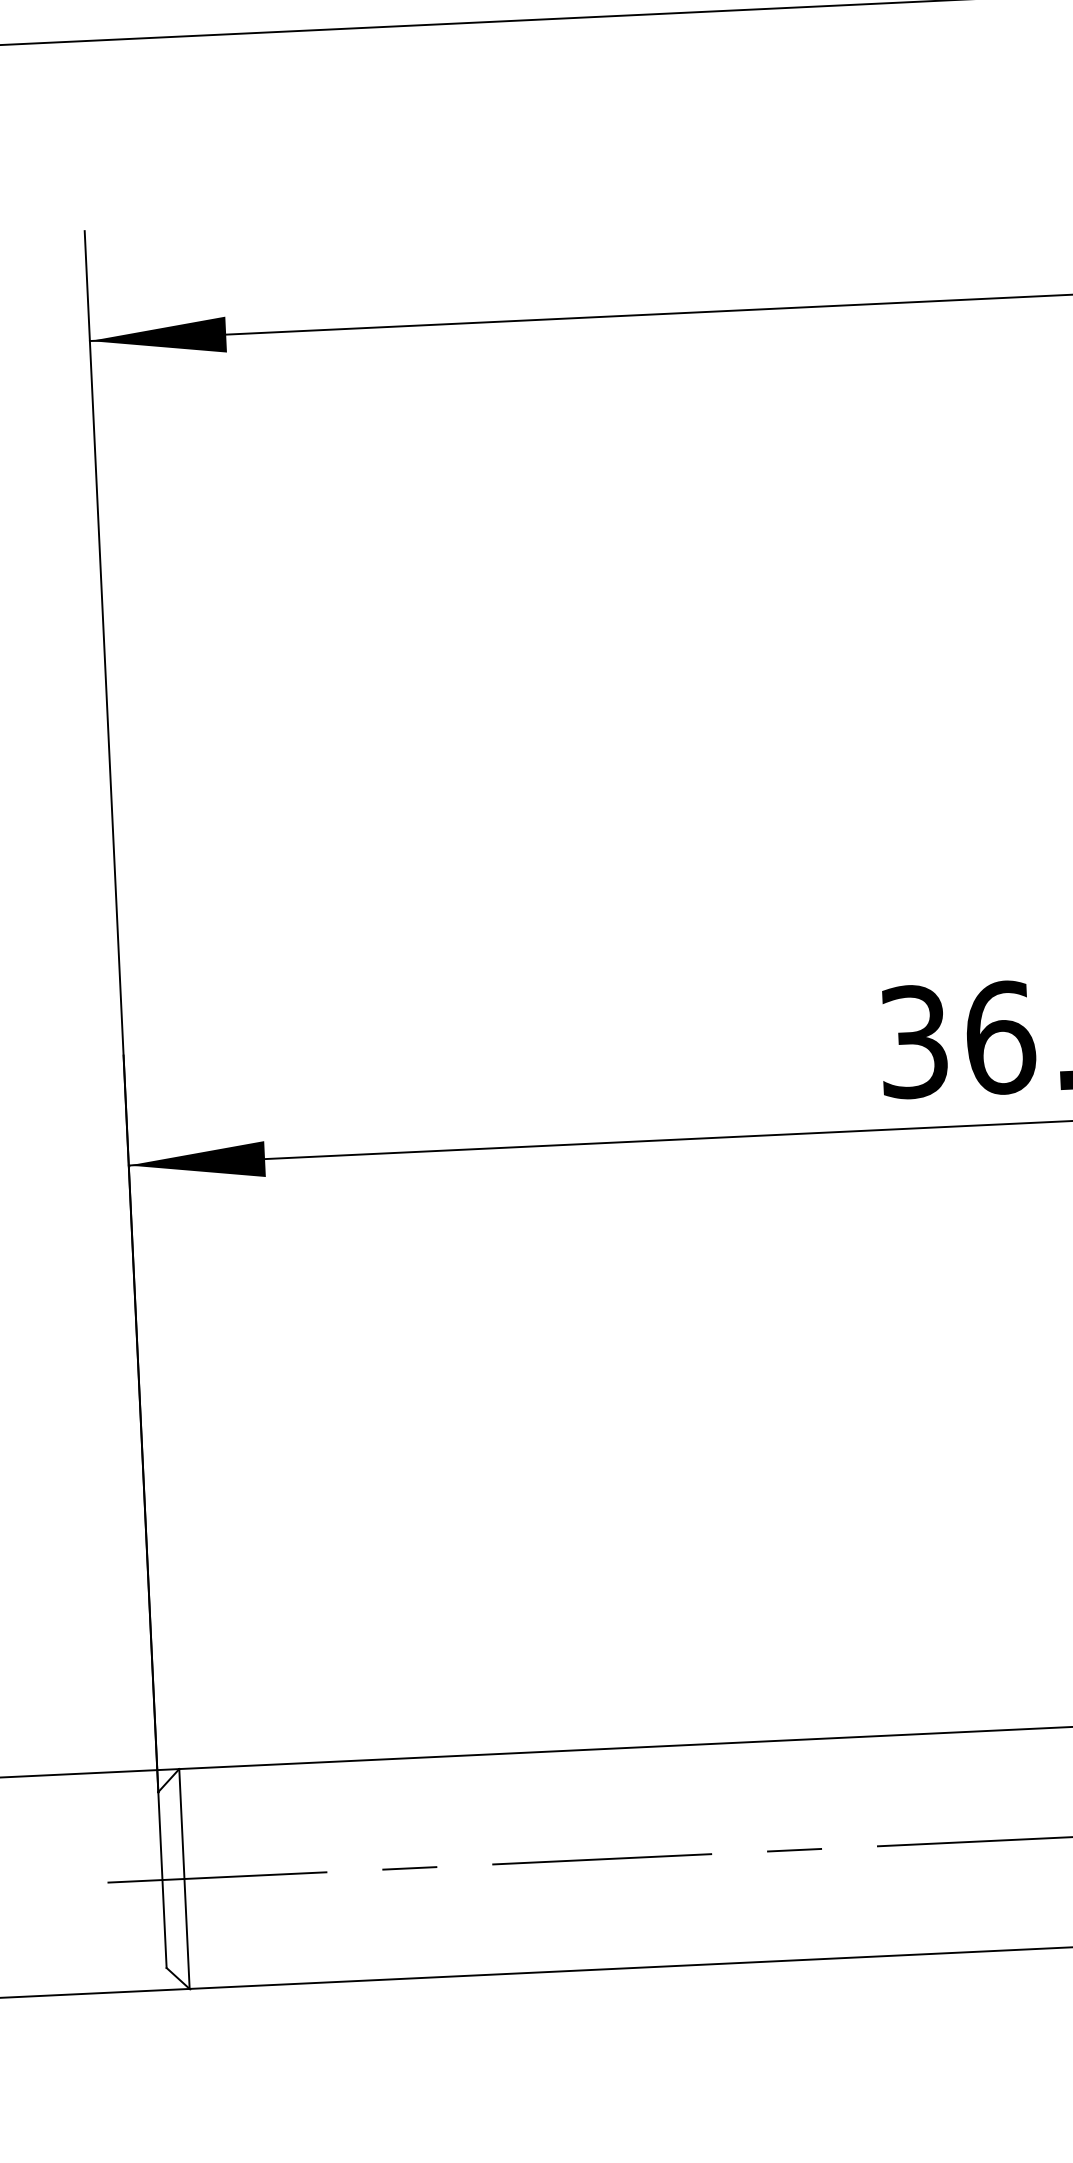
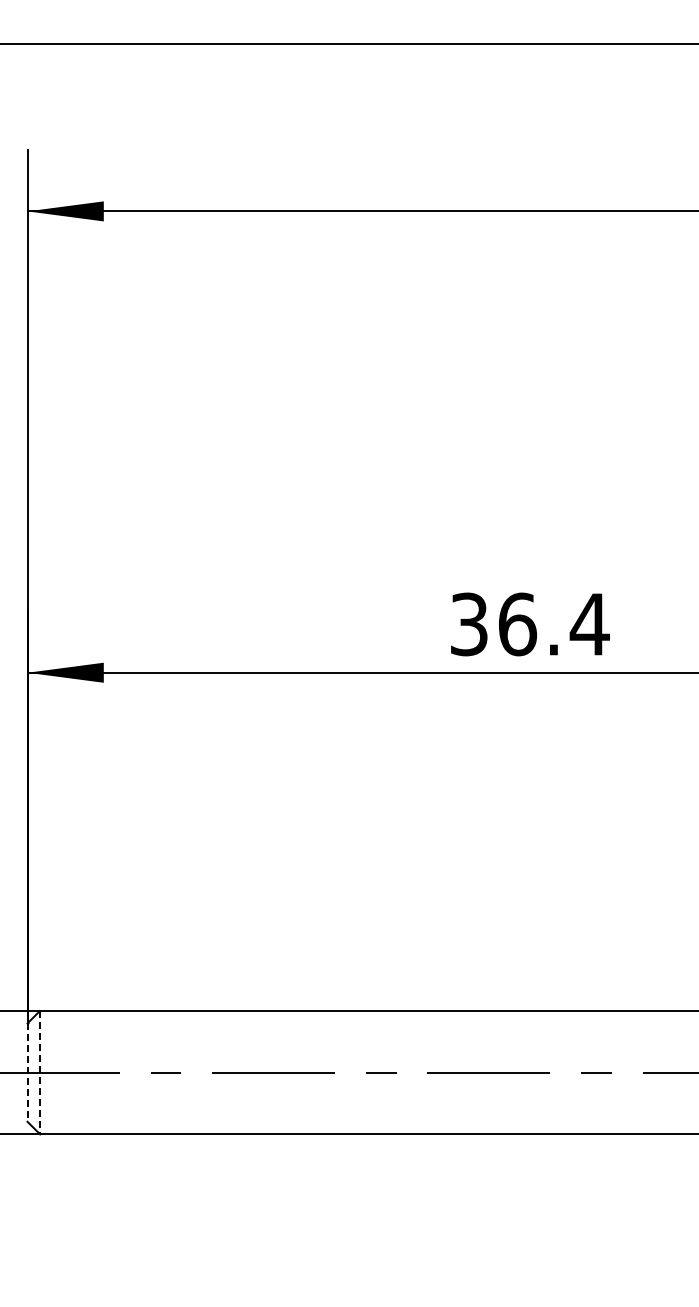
line: (183, 1878) -> (39, 1072), solid -> dashed
line: (162, 1881) -> (27, 1073), solid -> dashed

